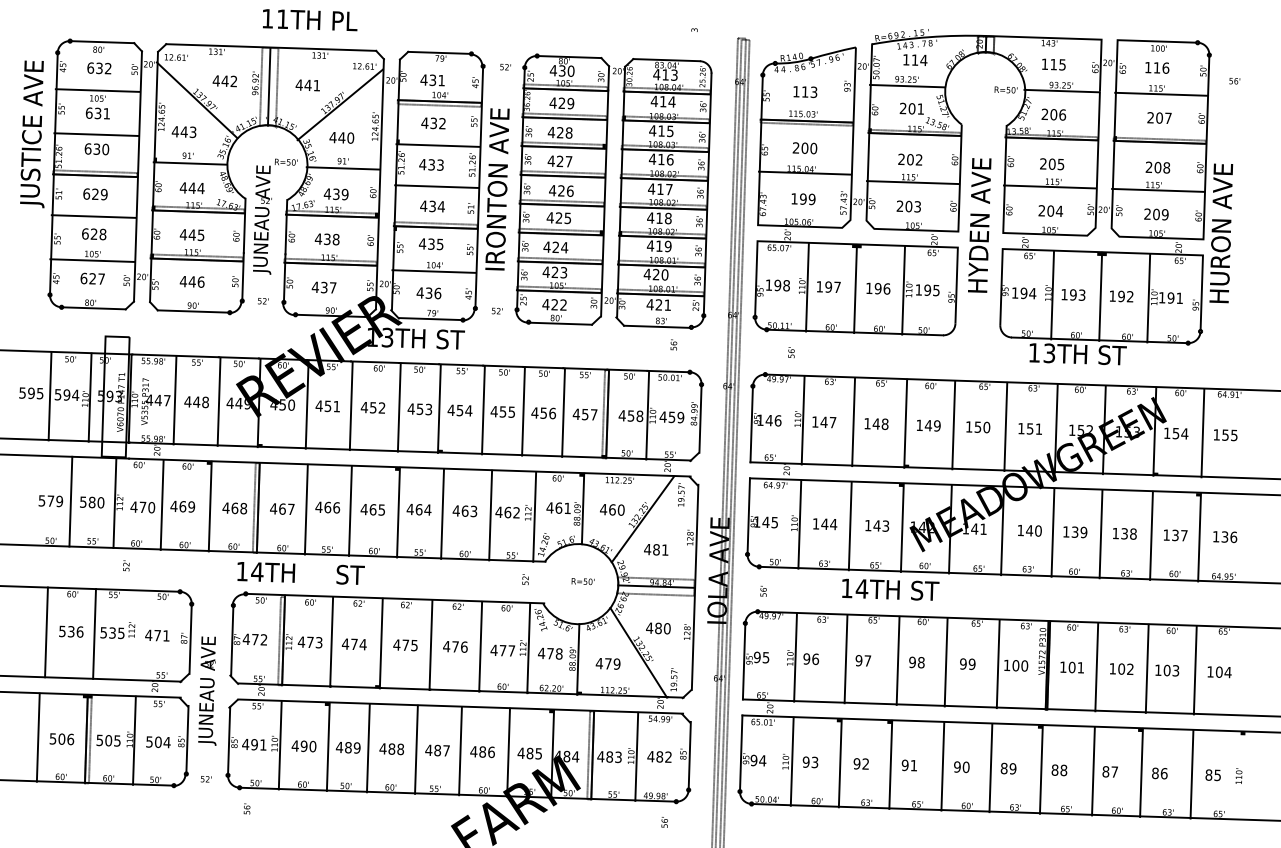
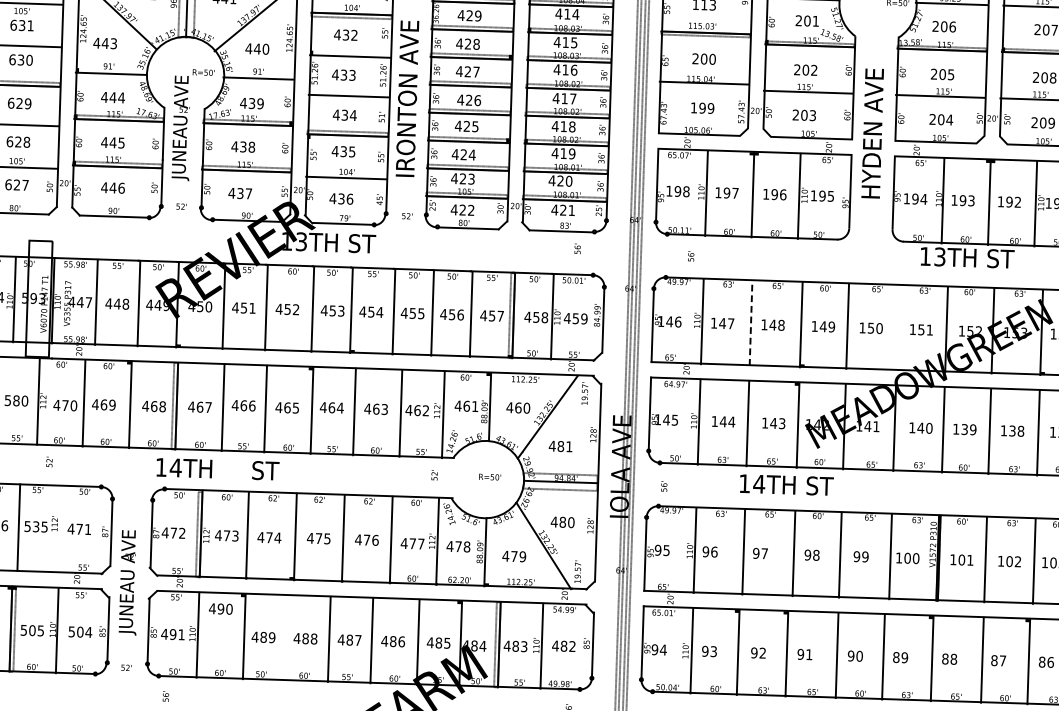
line: (853, 421) -> (750, 322), solid -> dashed
line: (1005, 426) -> (897, 327), removed
text: (303, 746) -> (220, 609), moved
line: (367, 748) -> (282, 638), removed

